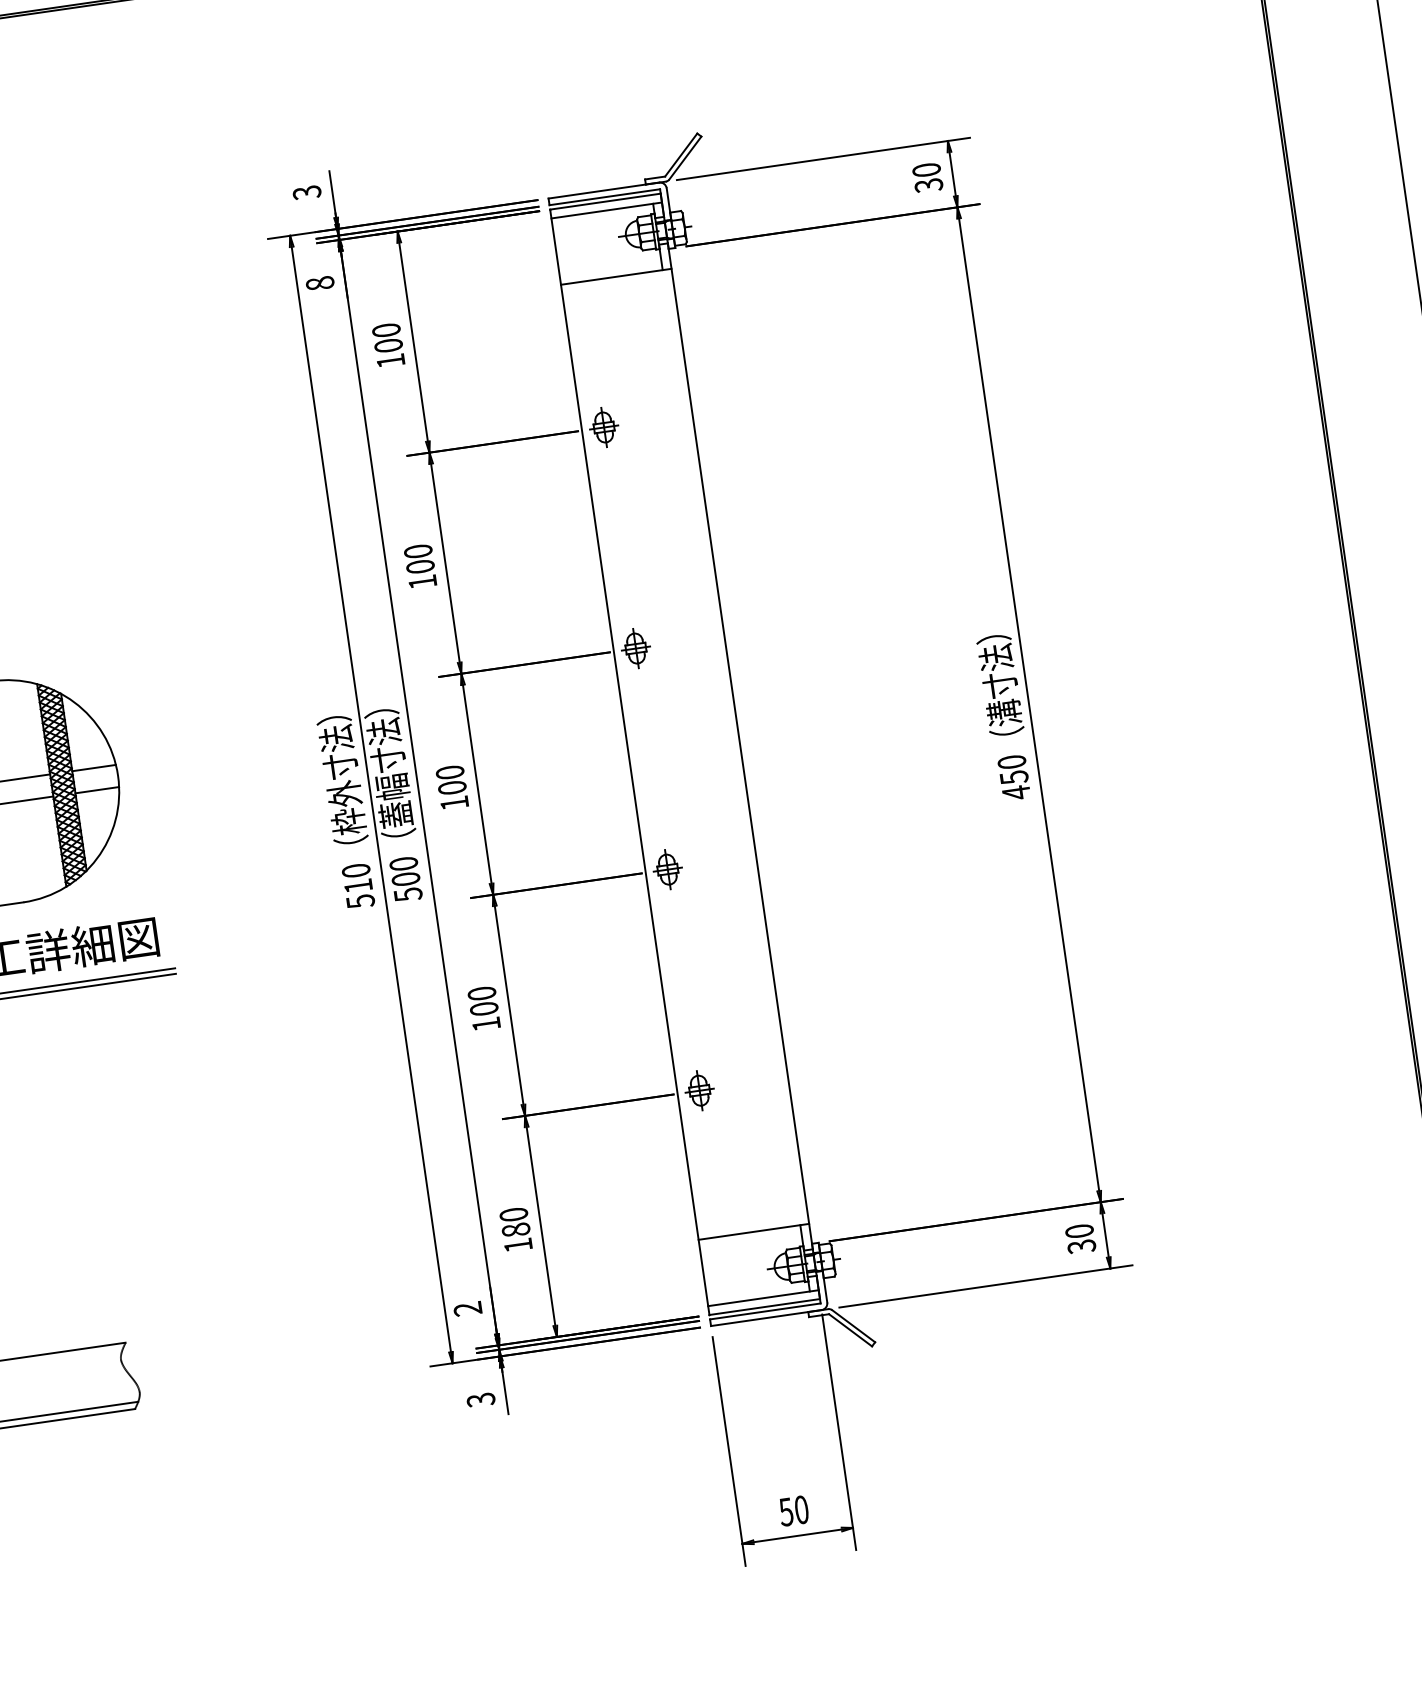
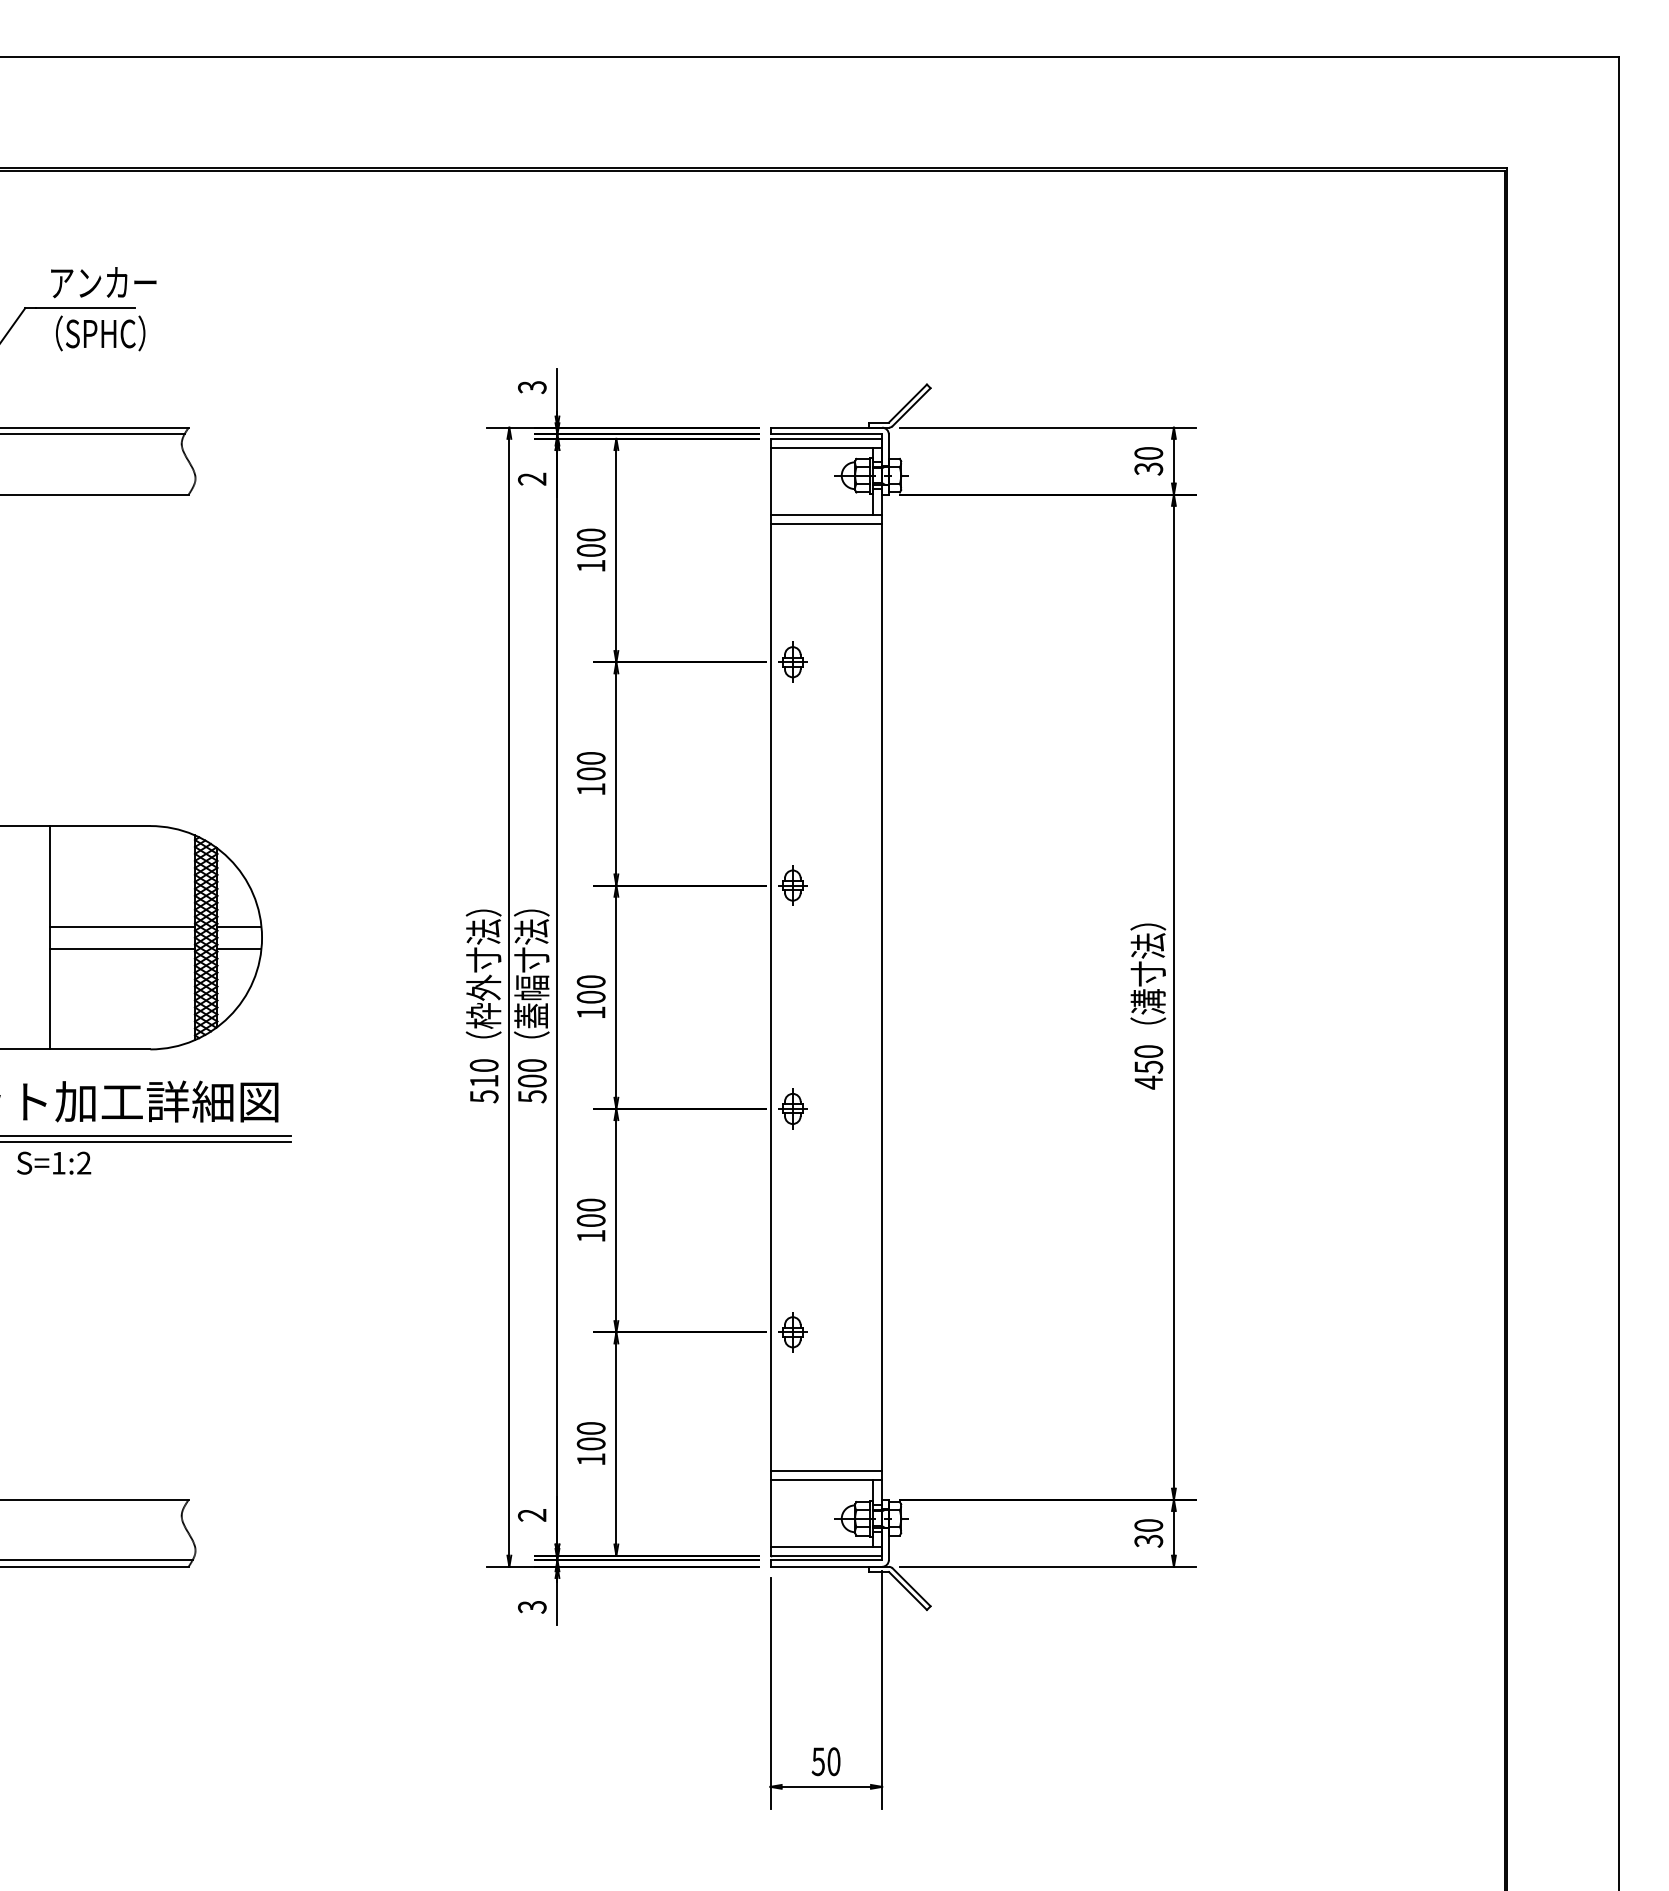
text: (320, 282) -> (532, 478), 8 -> 2
line: (617, 285) -> (826, 523), added
line: (752, 1222) -> (826, 1470), added
text: (516, 1229) -> (591, 1443), 180 -> 100

